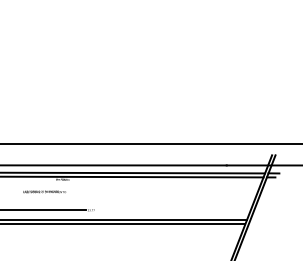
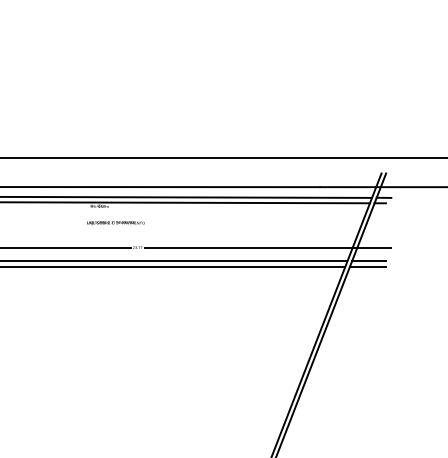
text: (44, 191) -> (115, 222), moved
line: (187, 210) -> (267, 247), added
line: (262, 220) -> (368, 261), added
line: (261, 224) -> (367, 266), added

